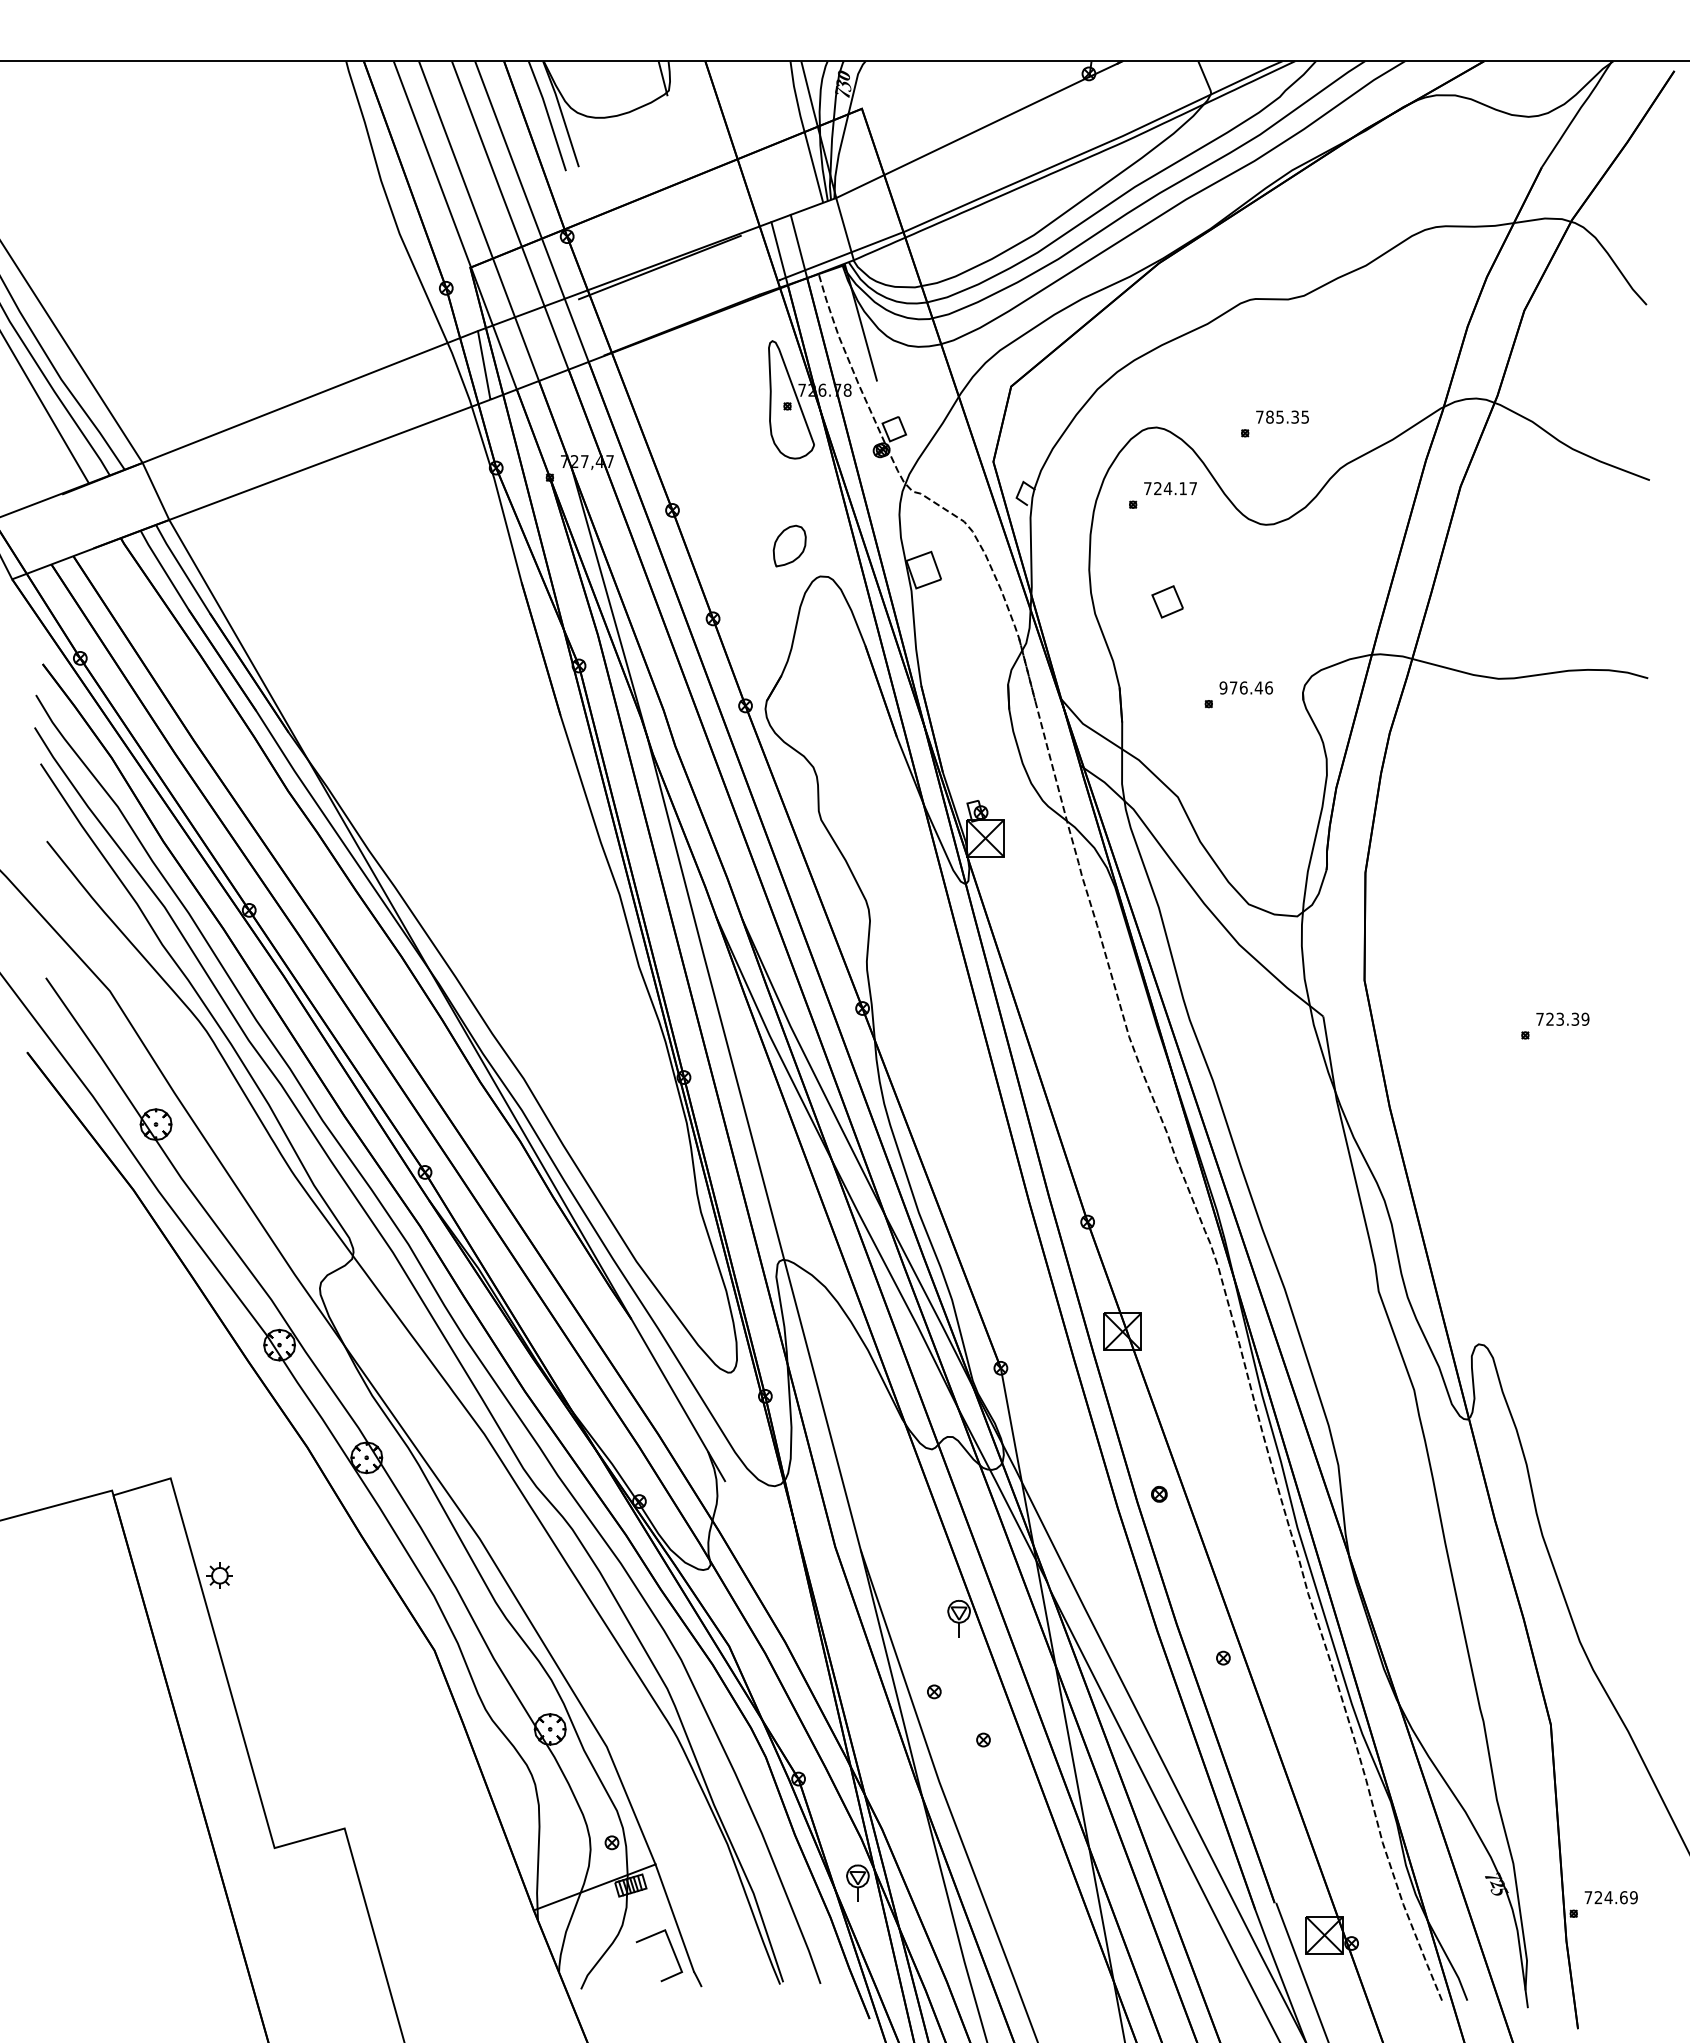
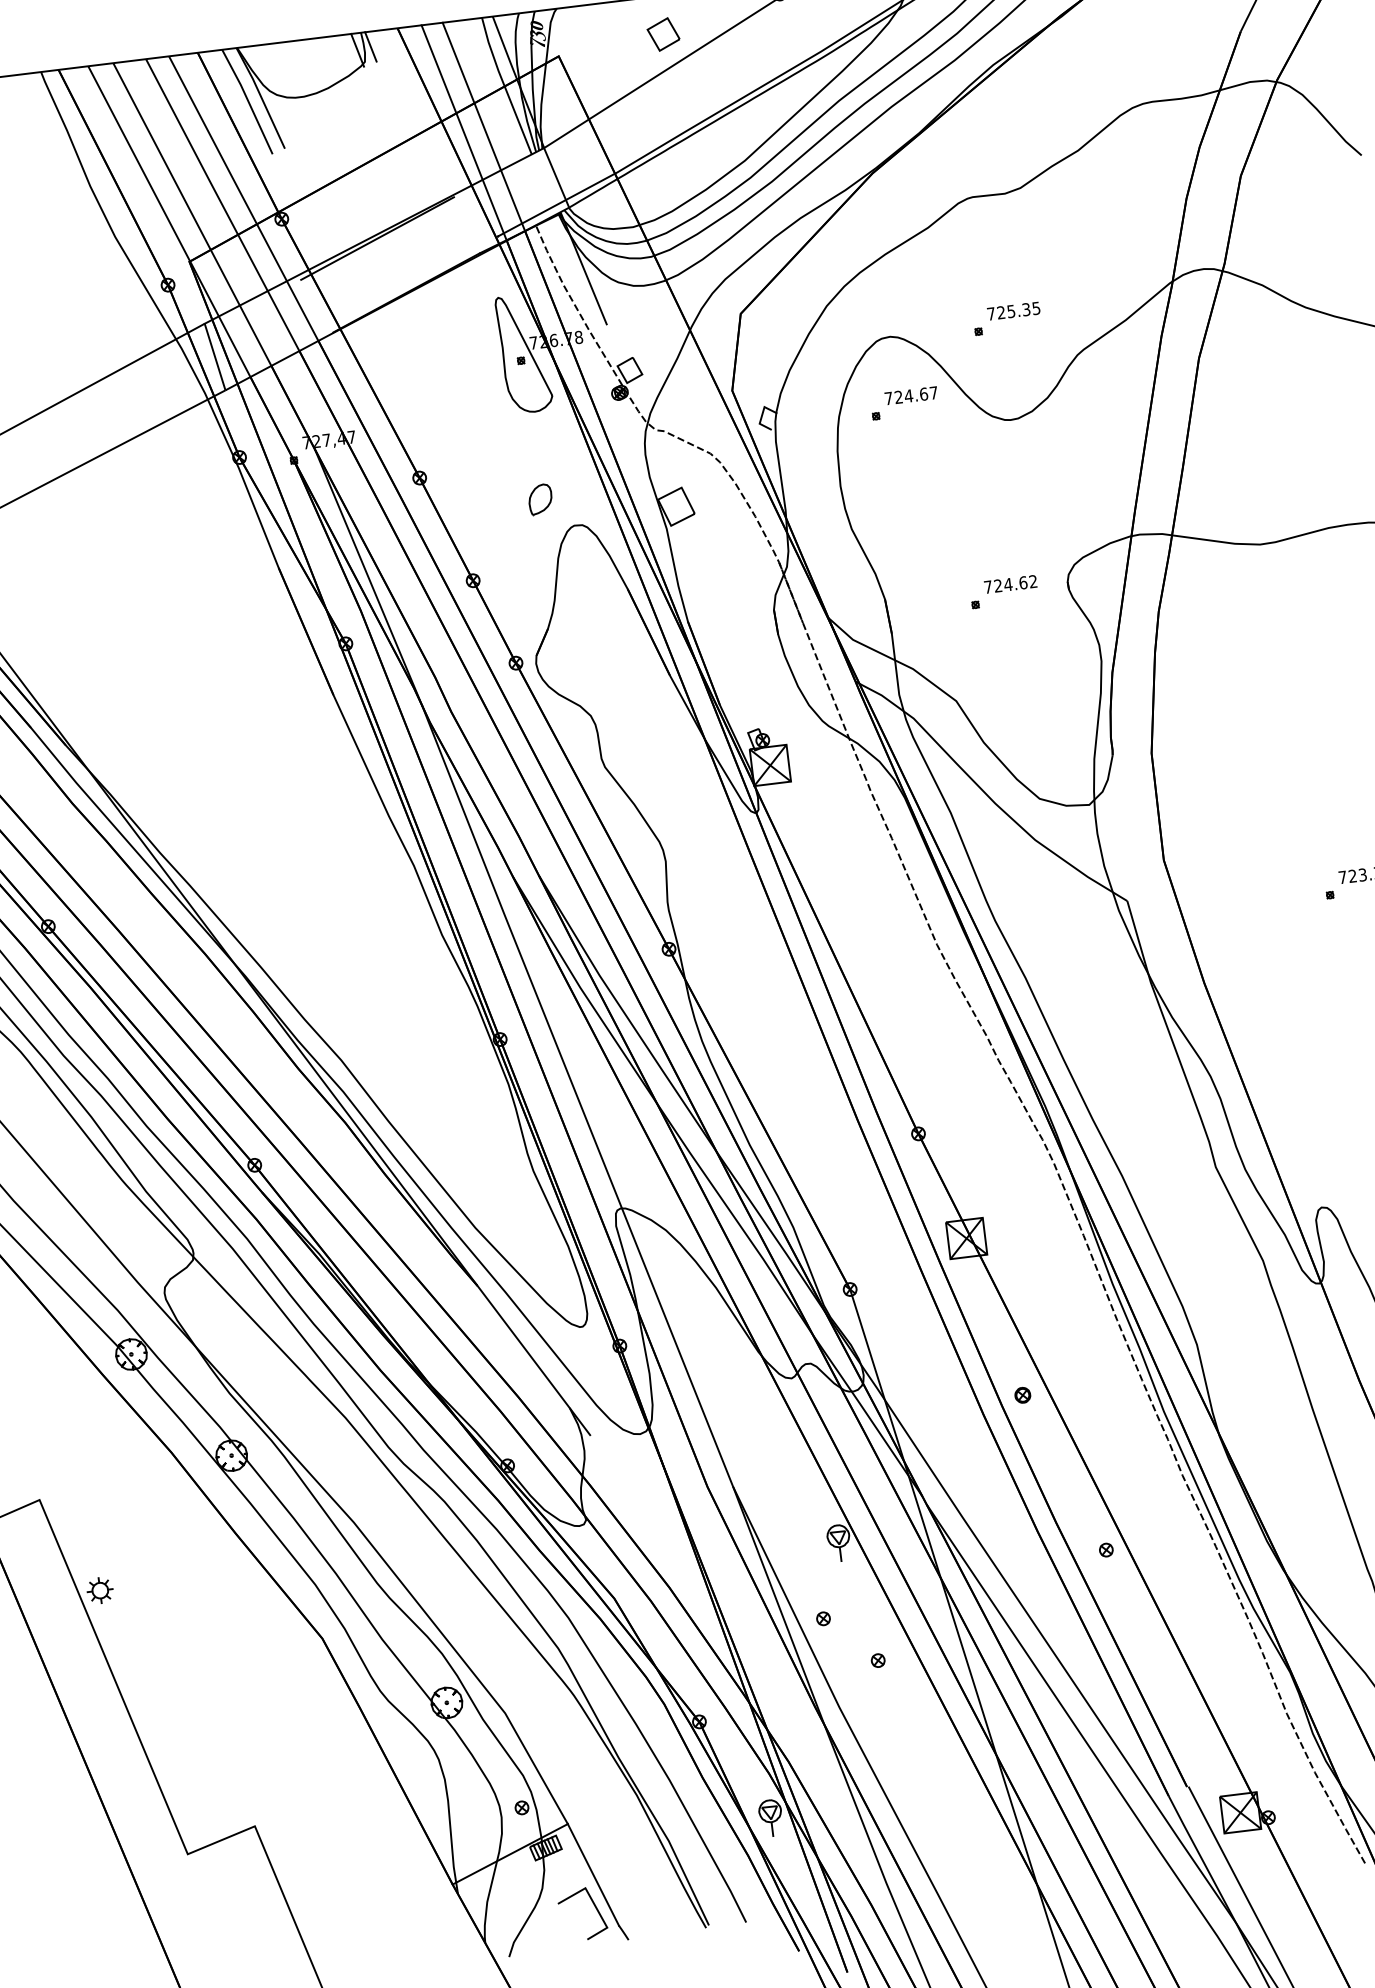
line: (676, 76) -> (370, 46), added
line: (770, 137) -> (471, 95), added
line: (750, 141) -> (452, 102), added
text: (1269, 416) -> (1000, 312), 785.35 -> 725.35
text: (1183, 488) -> (924, 394), 724.17 -> 724.67
part: (789, 546) -> (540, 499), size x0.71
part: (1167, 601) -> (663, 34), moved
text: (1246, 687) -> (1010, 583), 976.46 -> 724.62

